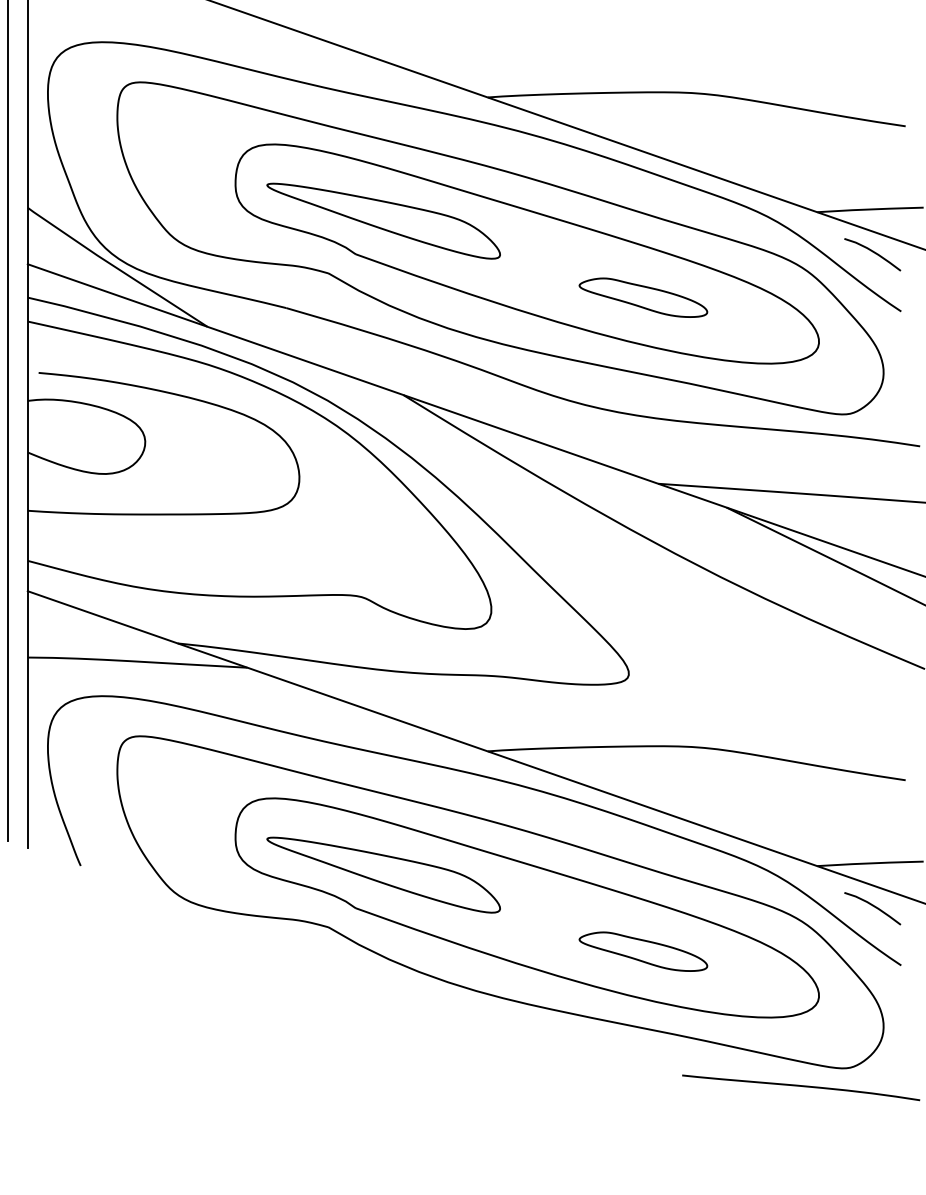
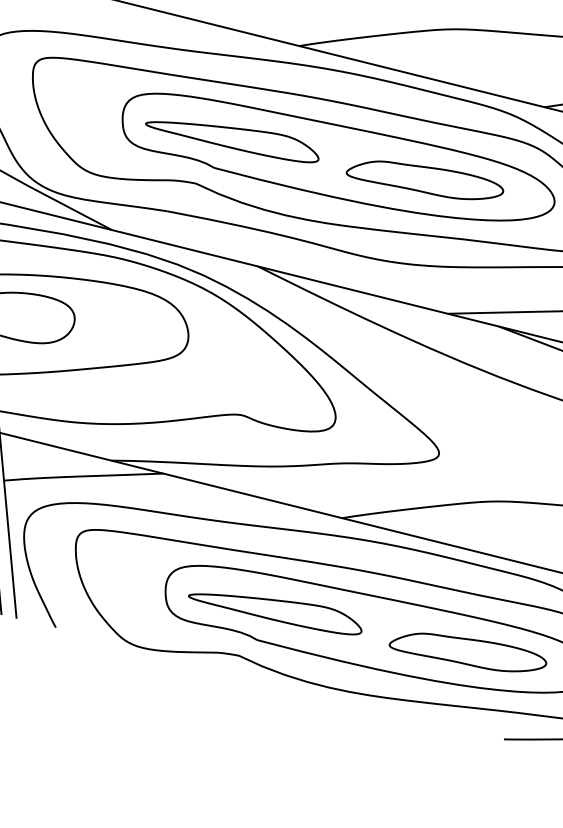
part: (643, 297) -> (424, 180), size x1.67
part: (643, 951) -> (467, 652), size x1.67

